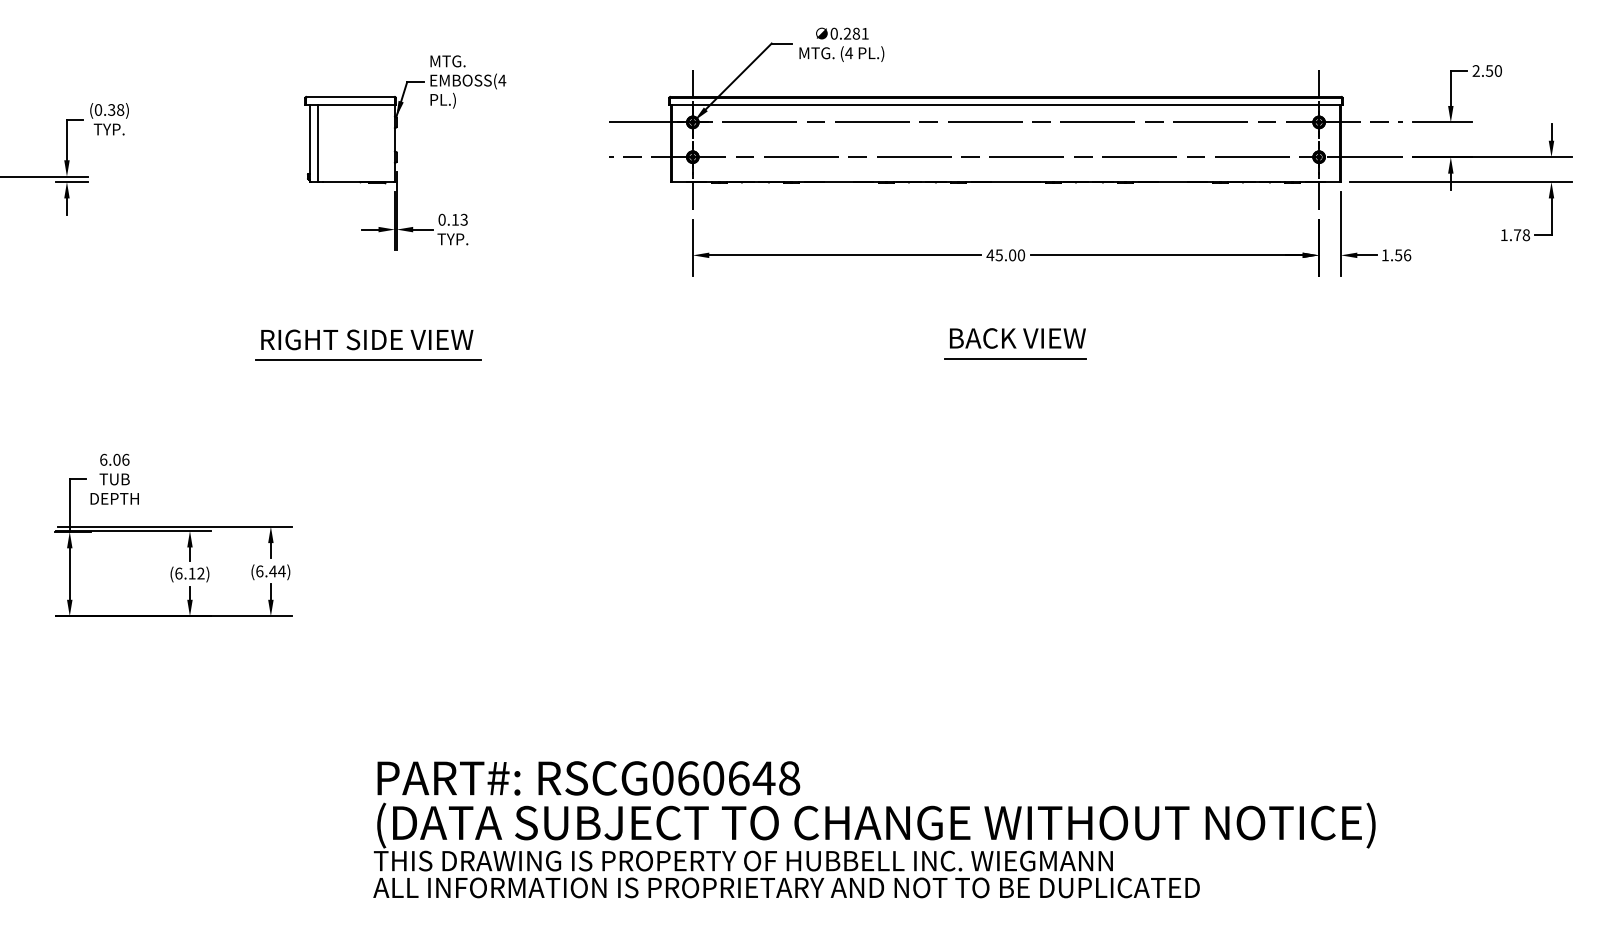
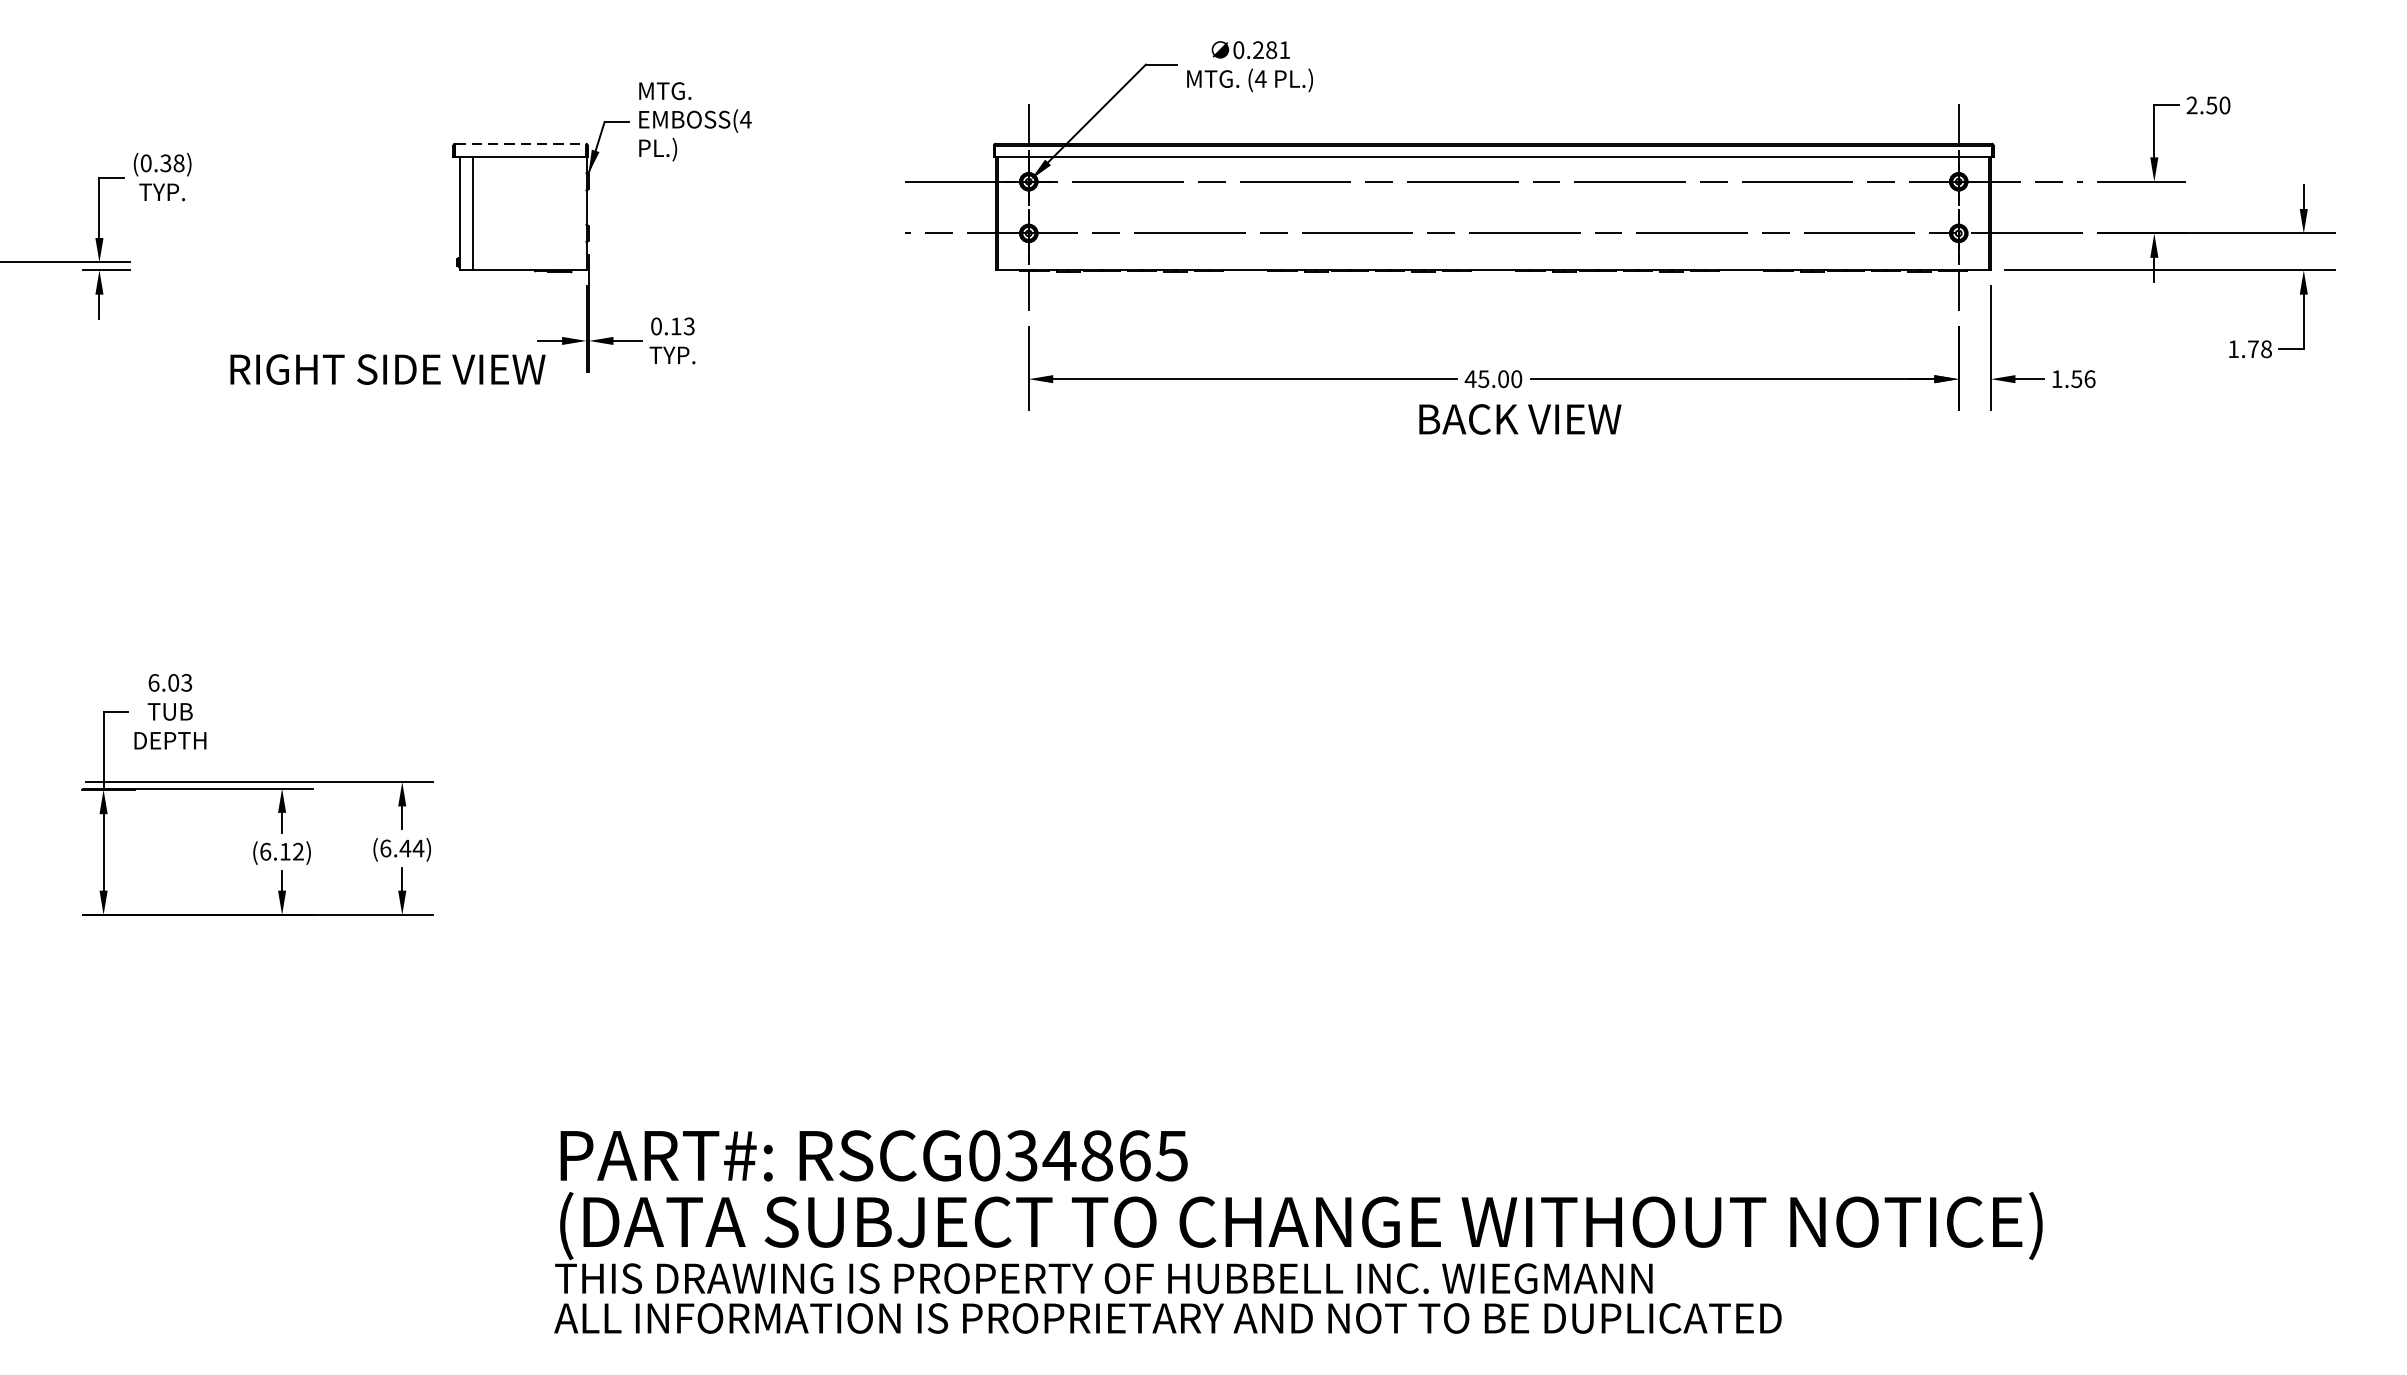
line: (350, 96) -> (520, 143), solid -> dashed
text: (1017, 338) -> (1519, 419), moved
text: (367, 339) -> (388, 368), moved
line: (1015, 358) -> (1507, 532), removed
line: (368, 360) -> (547, 535), removed
text: (125, 459) -> (186, 682), 6.06 -> 6.03
text: (738, 778) -> (1096, 1155), RSCG060648 -> RSCG034865

